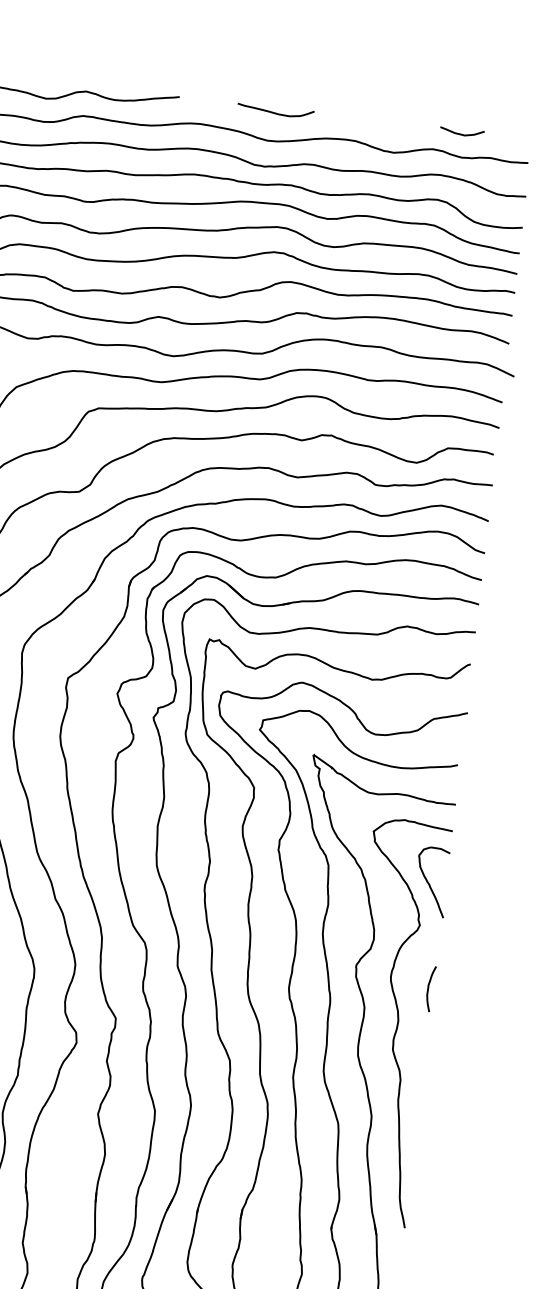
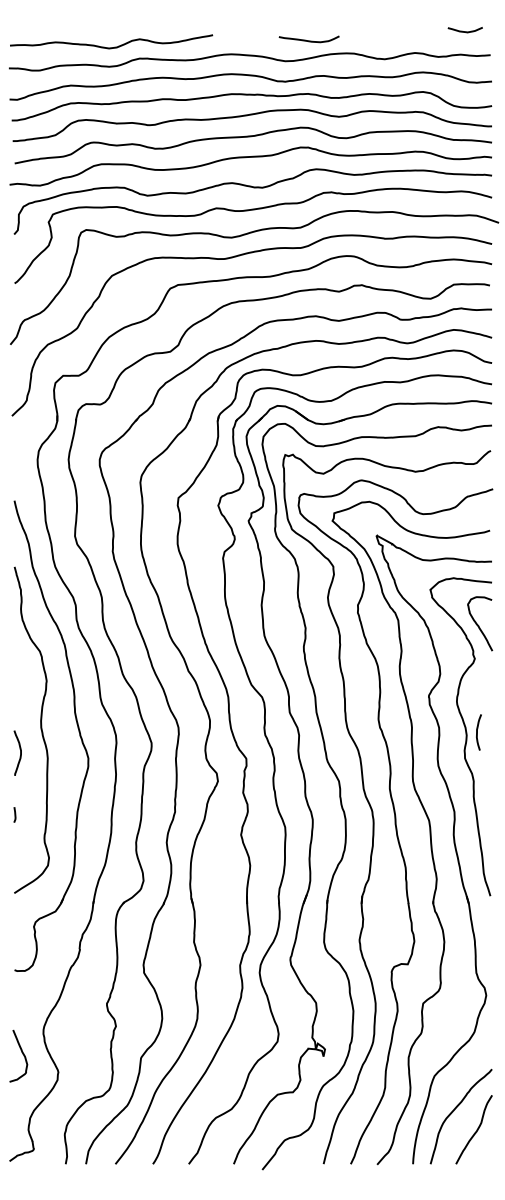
curve: (274, 112) -> (308, 40), moved
curve: (460, 133) -> (464, 31), moved
curve: (428, 988) -> (477, 732), moved

